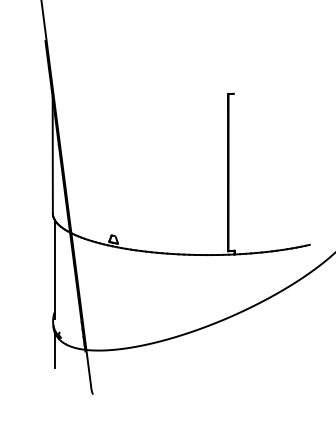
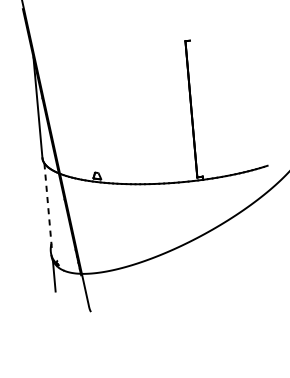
line: (54, 269) -> (48, 206), solid -> dashed

